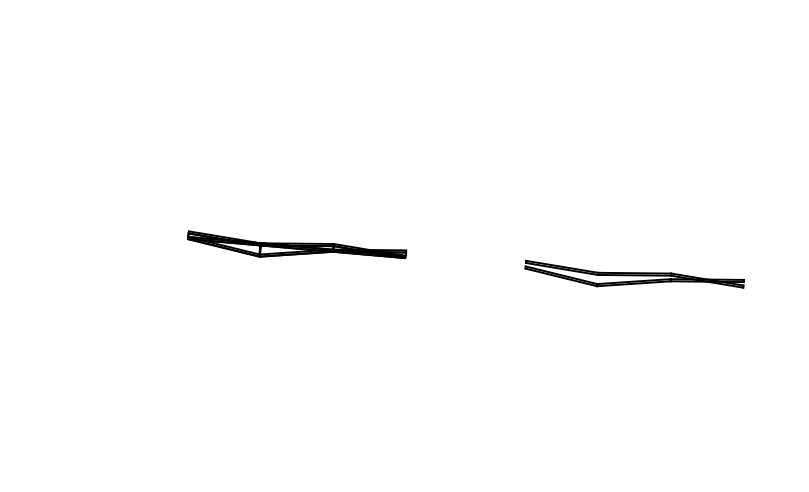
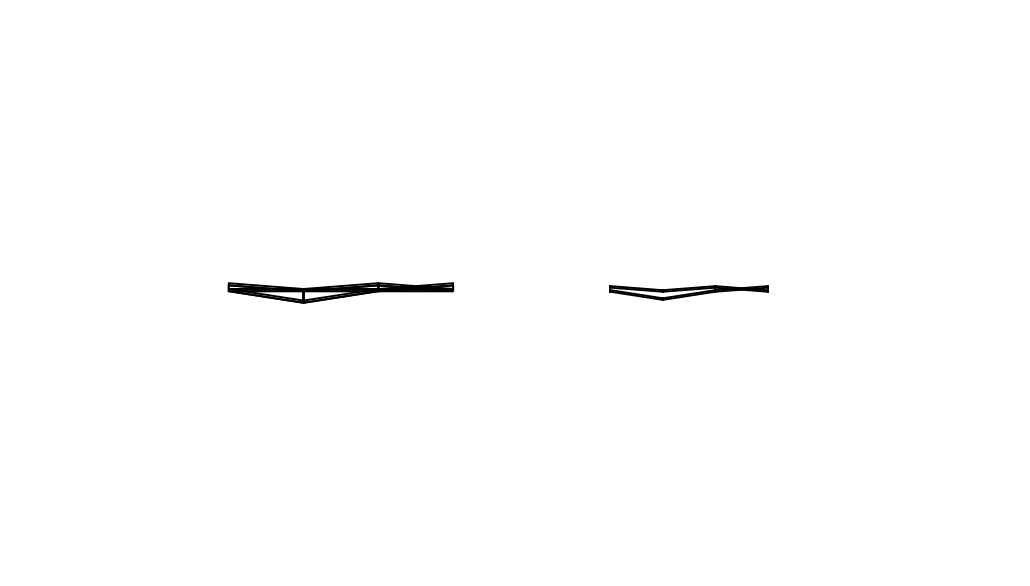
part: (633, 279) -> (688, 292), size x0.7

